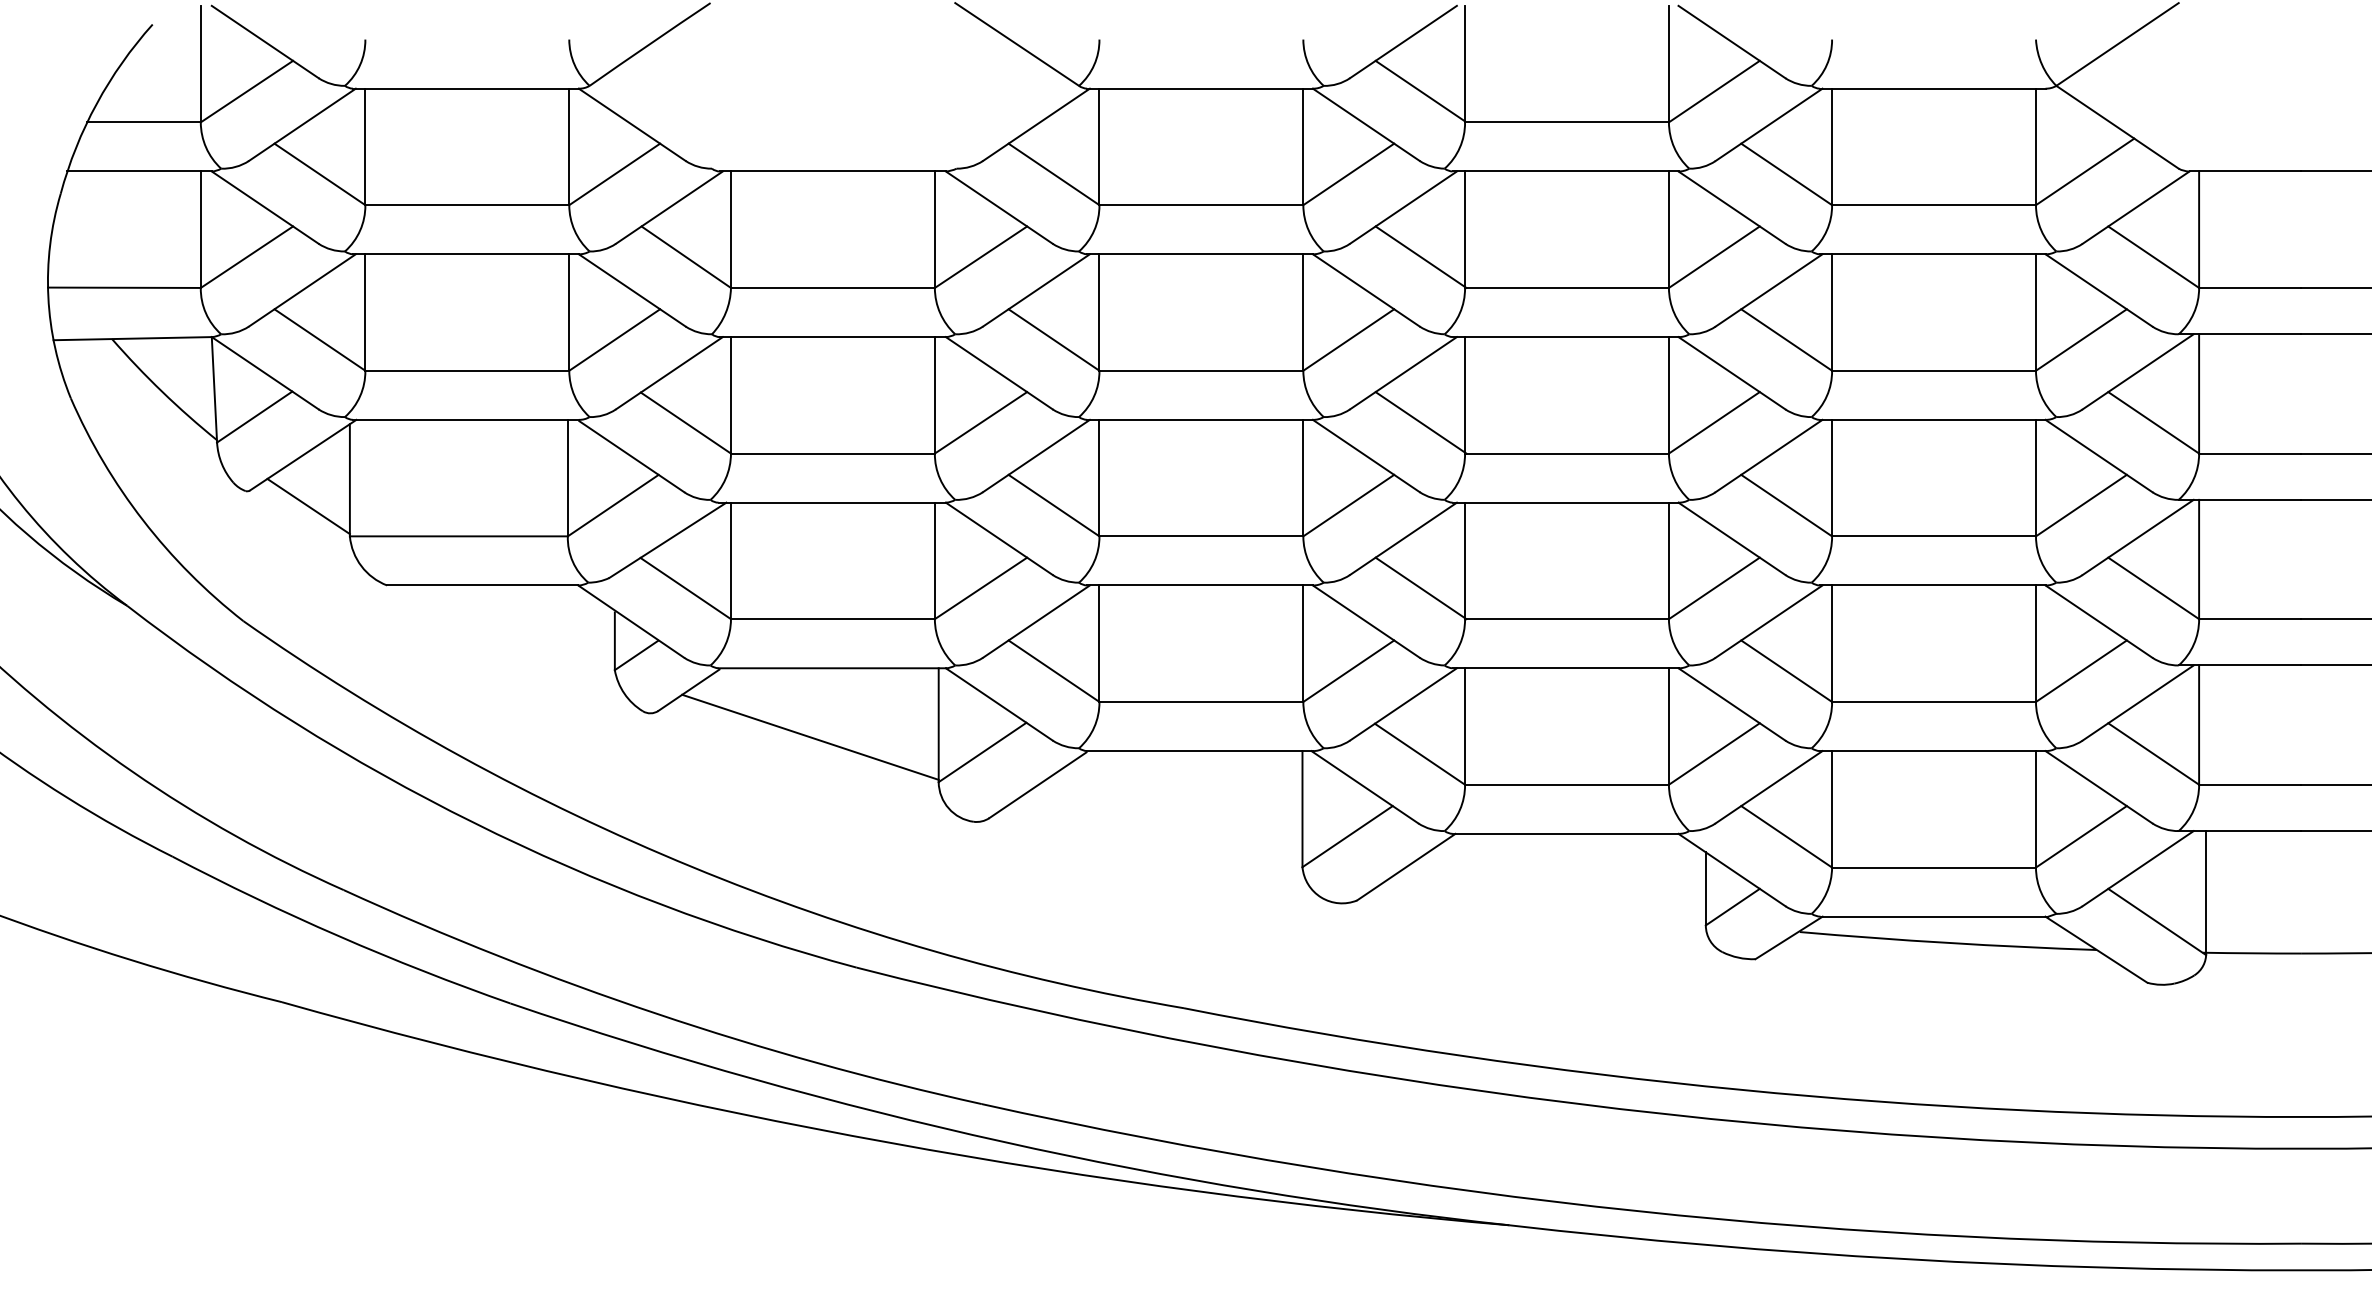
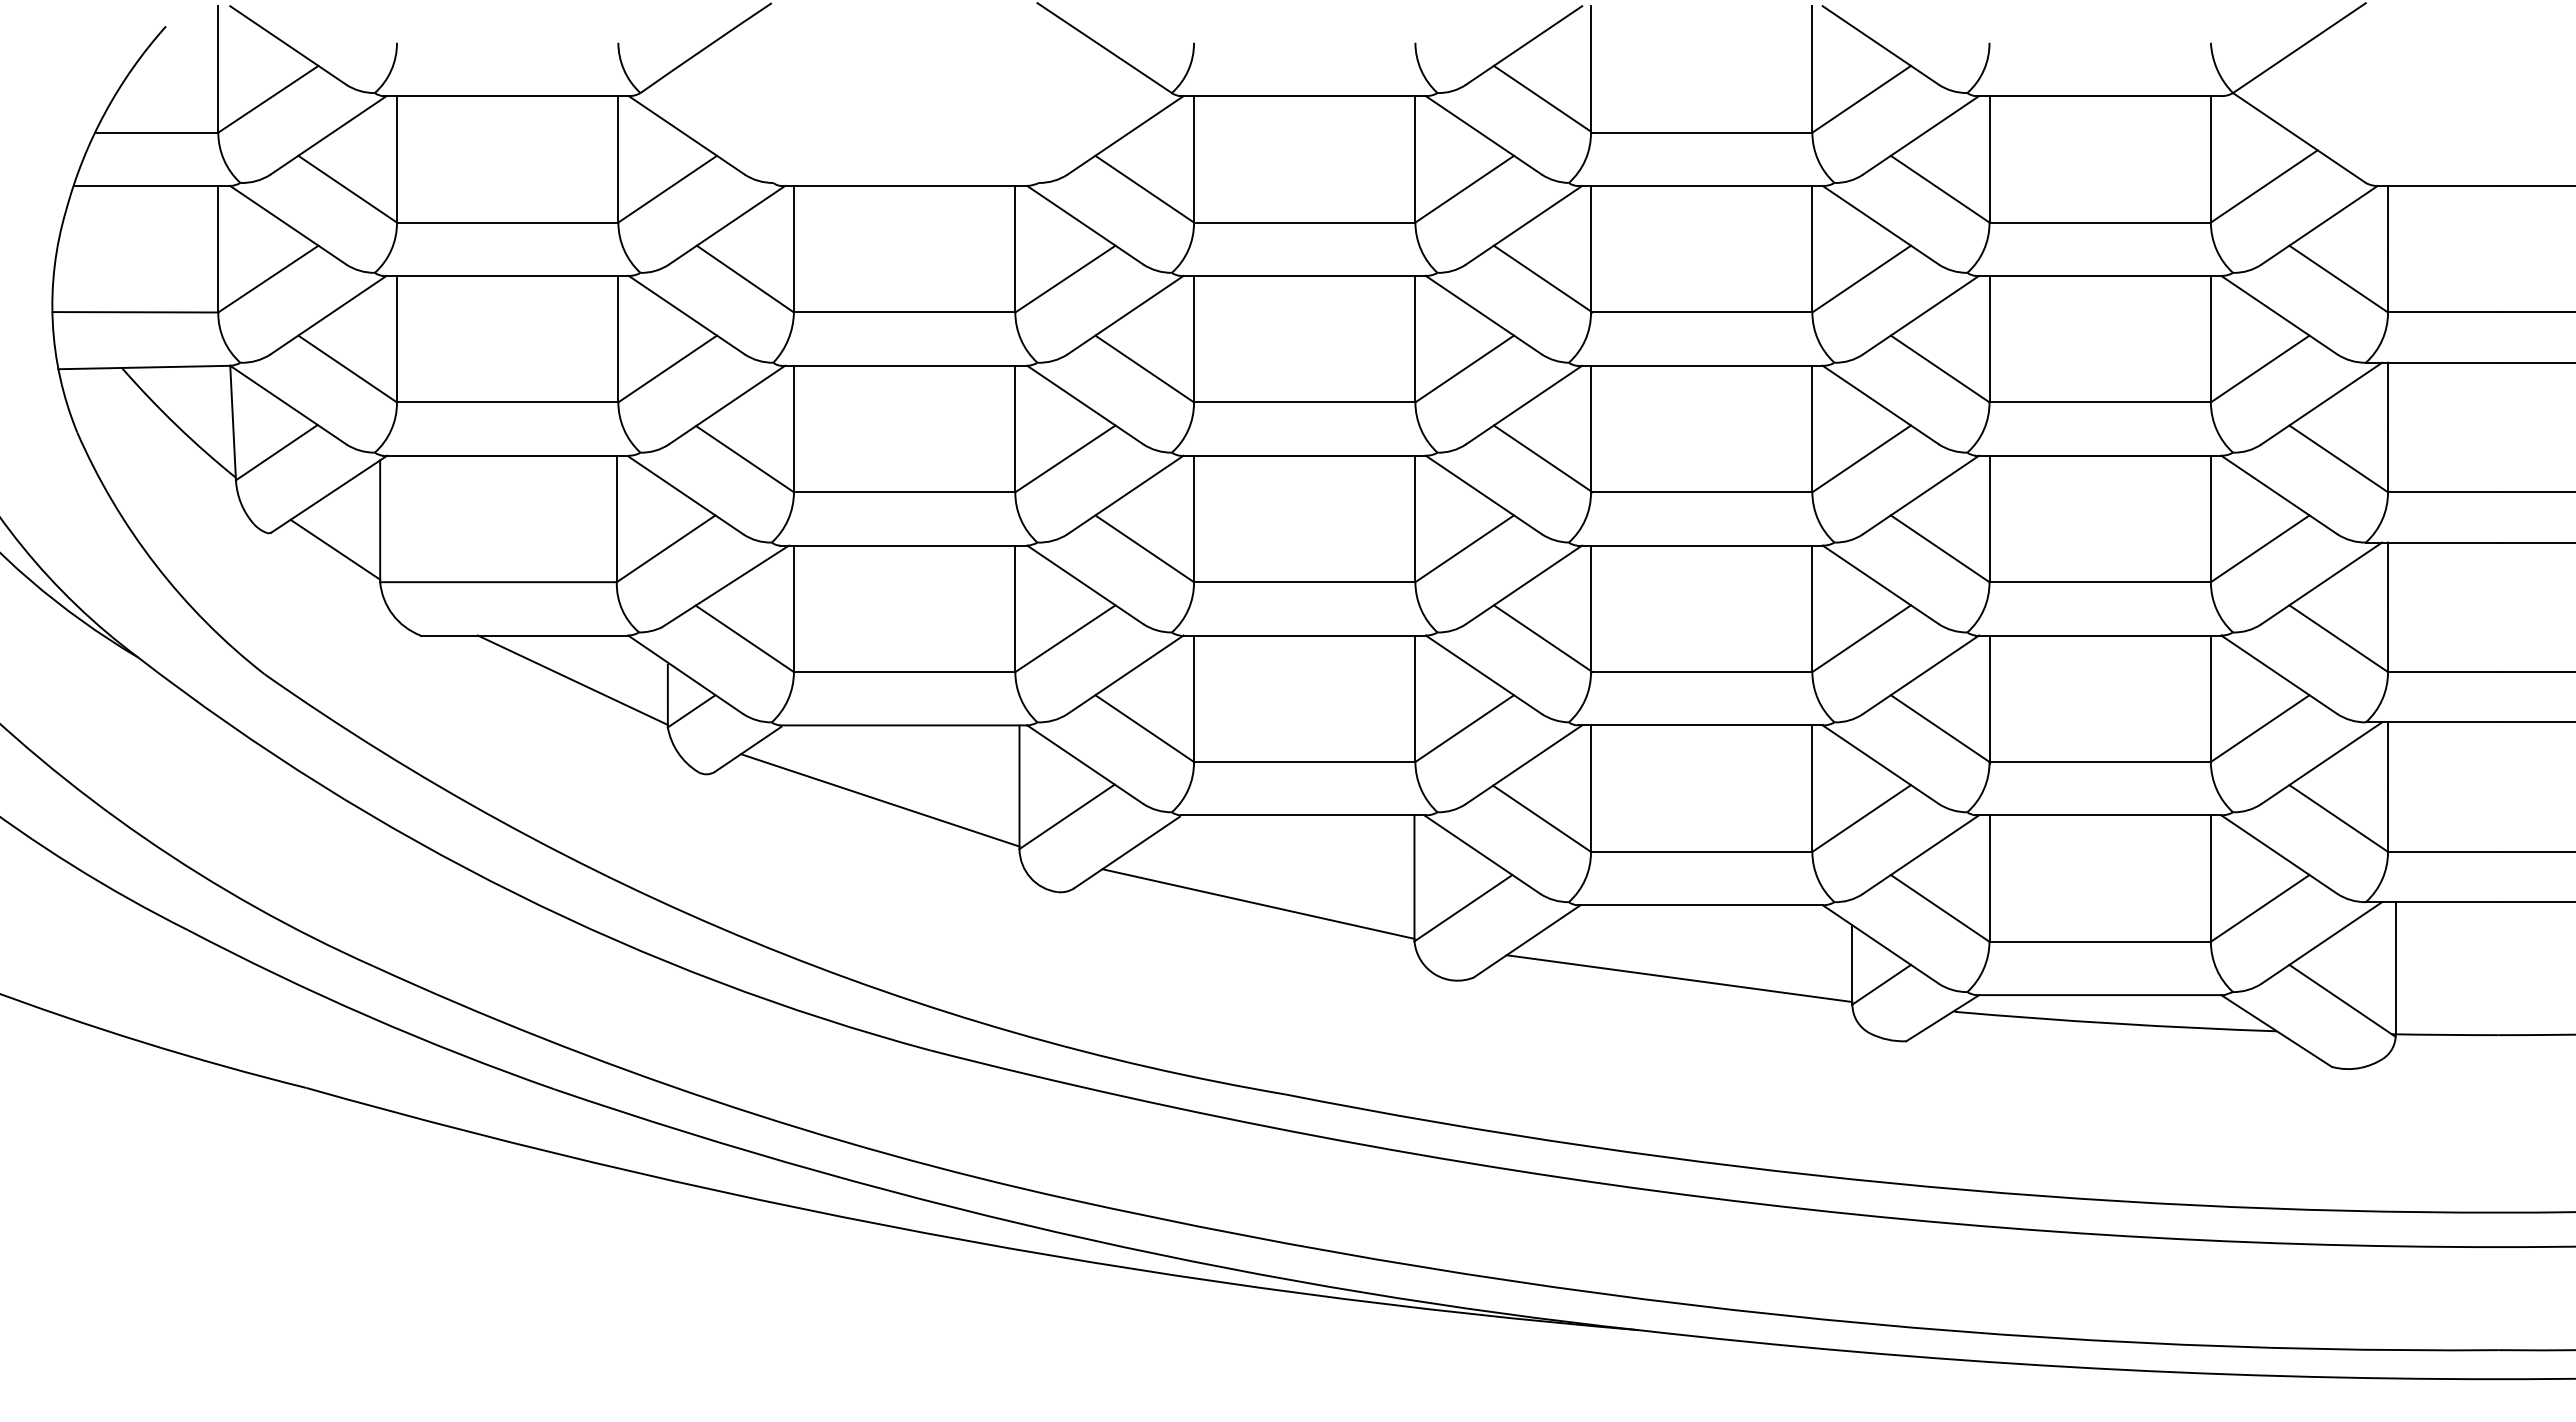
line: (527, 625) -> (572, 679), added
line: (1158, 832) -> (1258, 903), added
line: (1546, 901) -> (1679, 978), added

